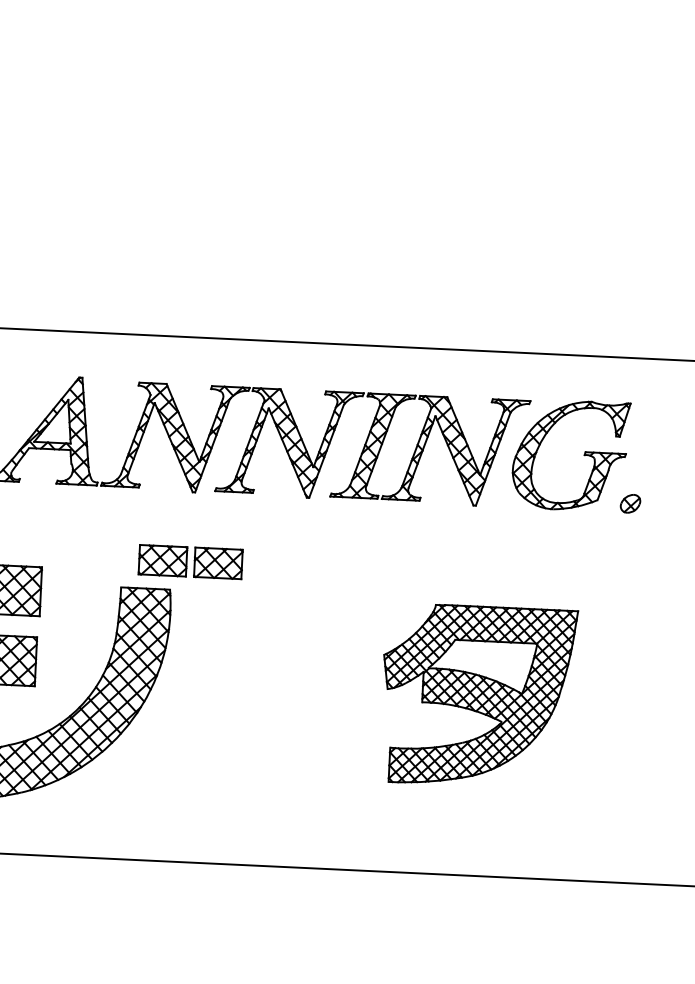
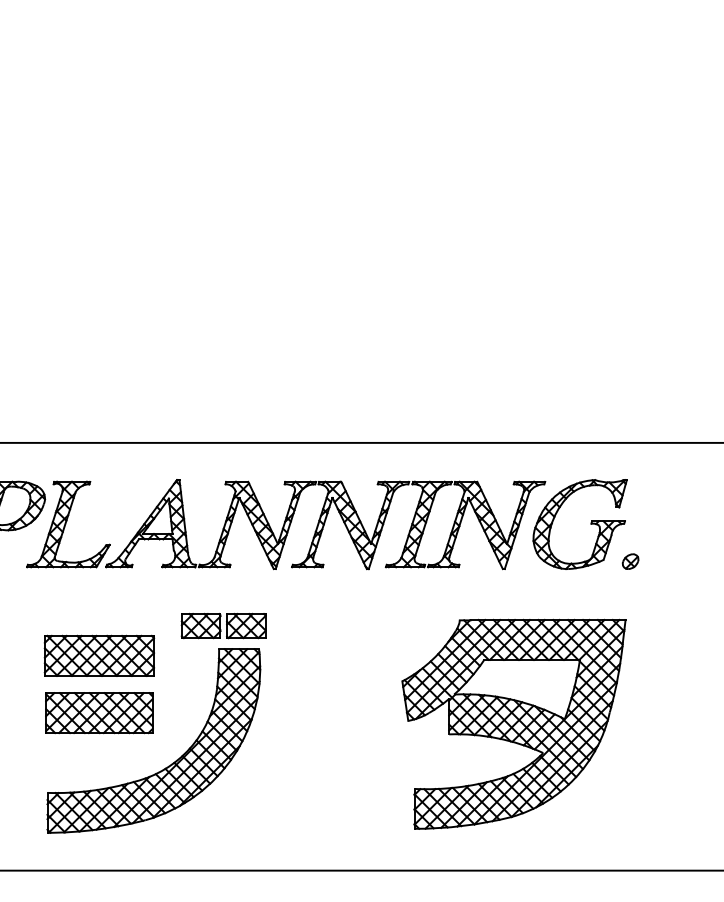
part: (190, 561) -> (223, 625), moved
part: (477, 695) -> (513, 723), size x1.43

